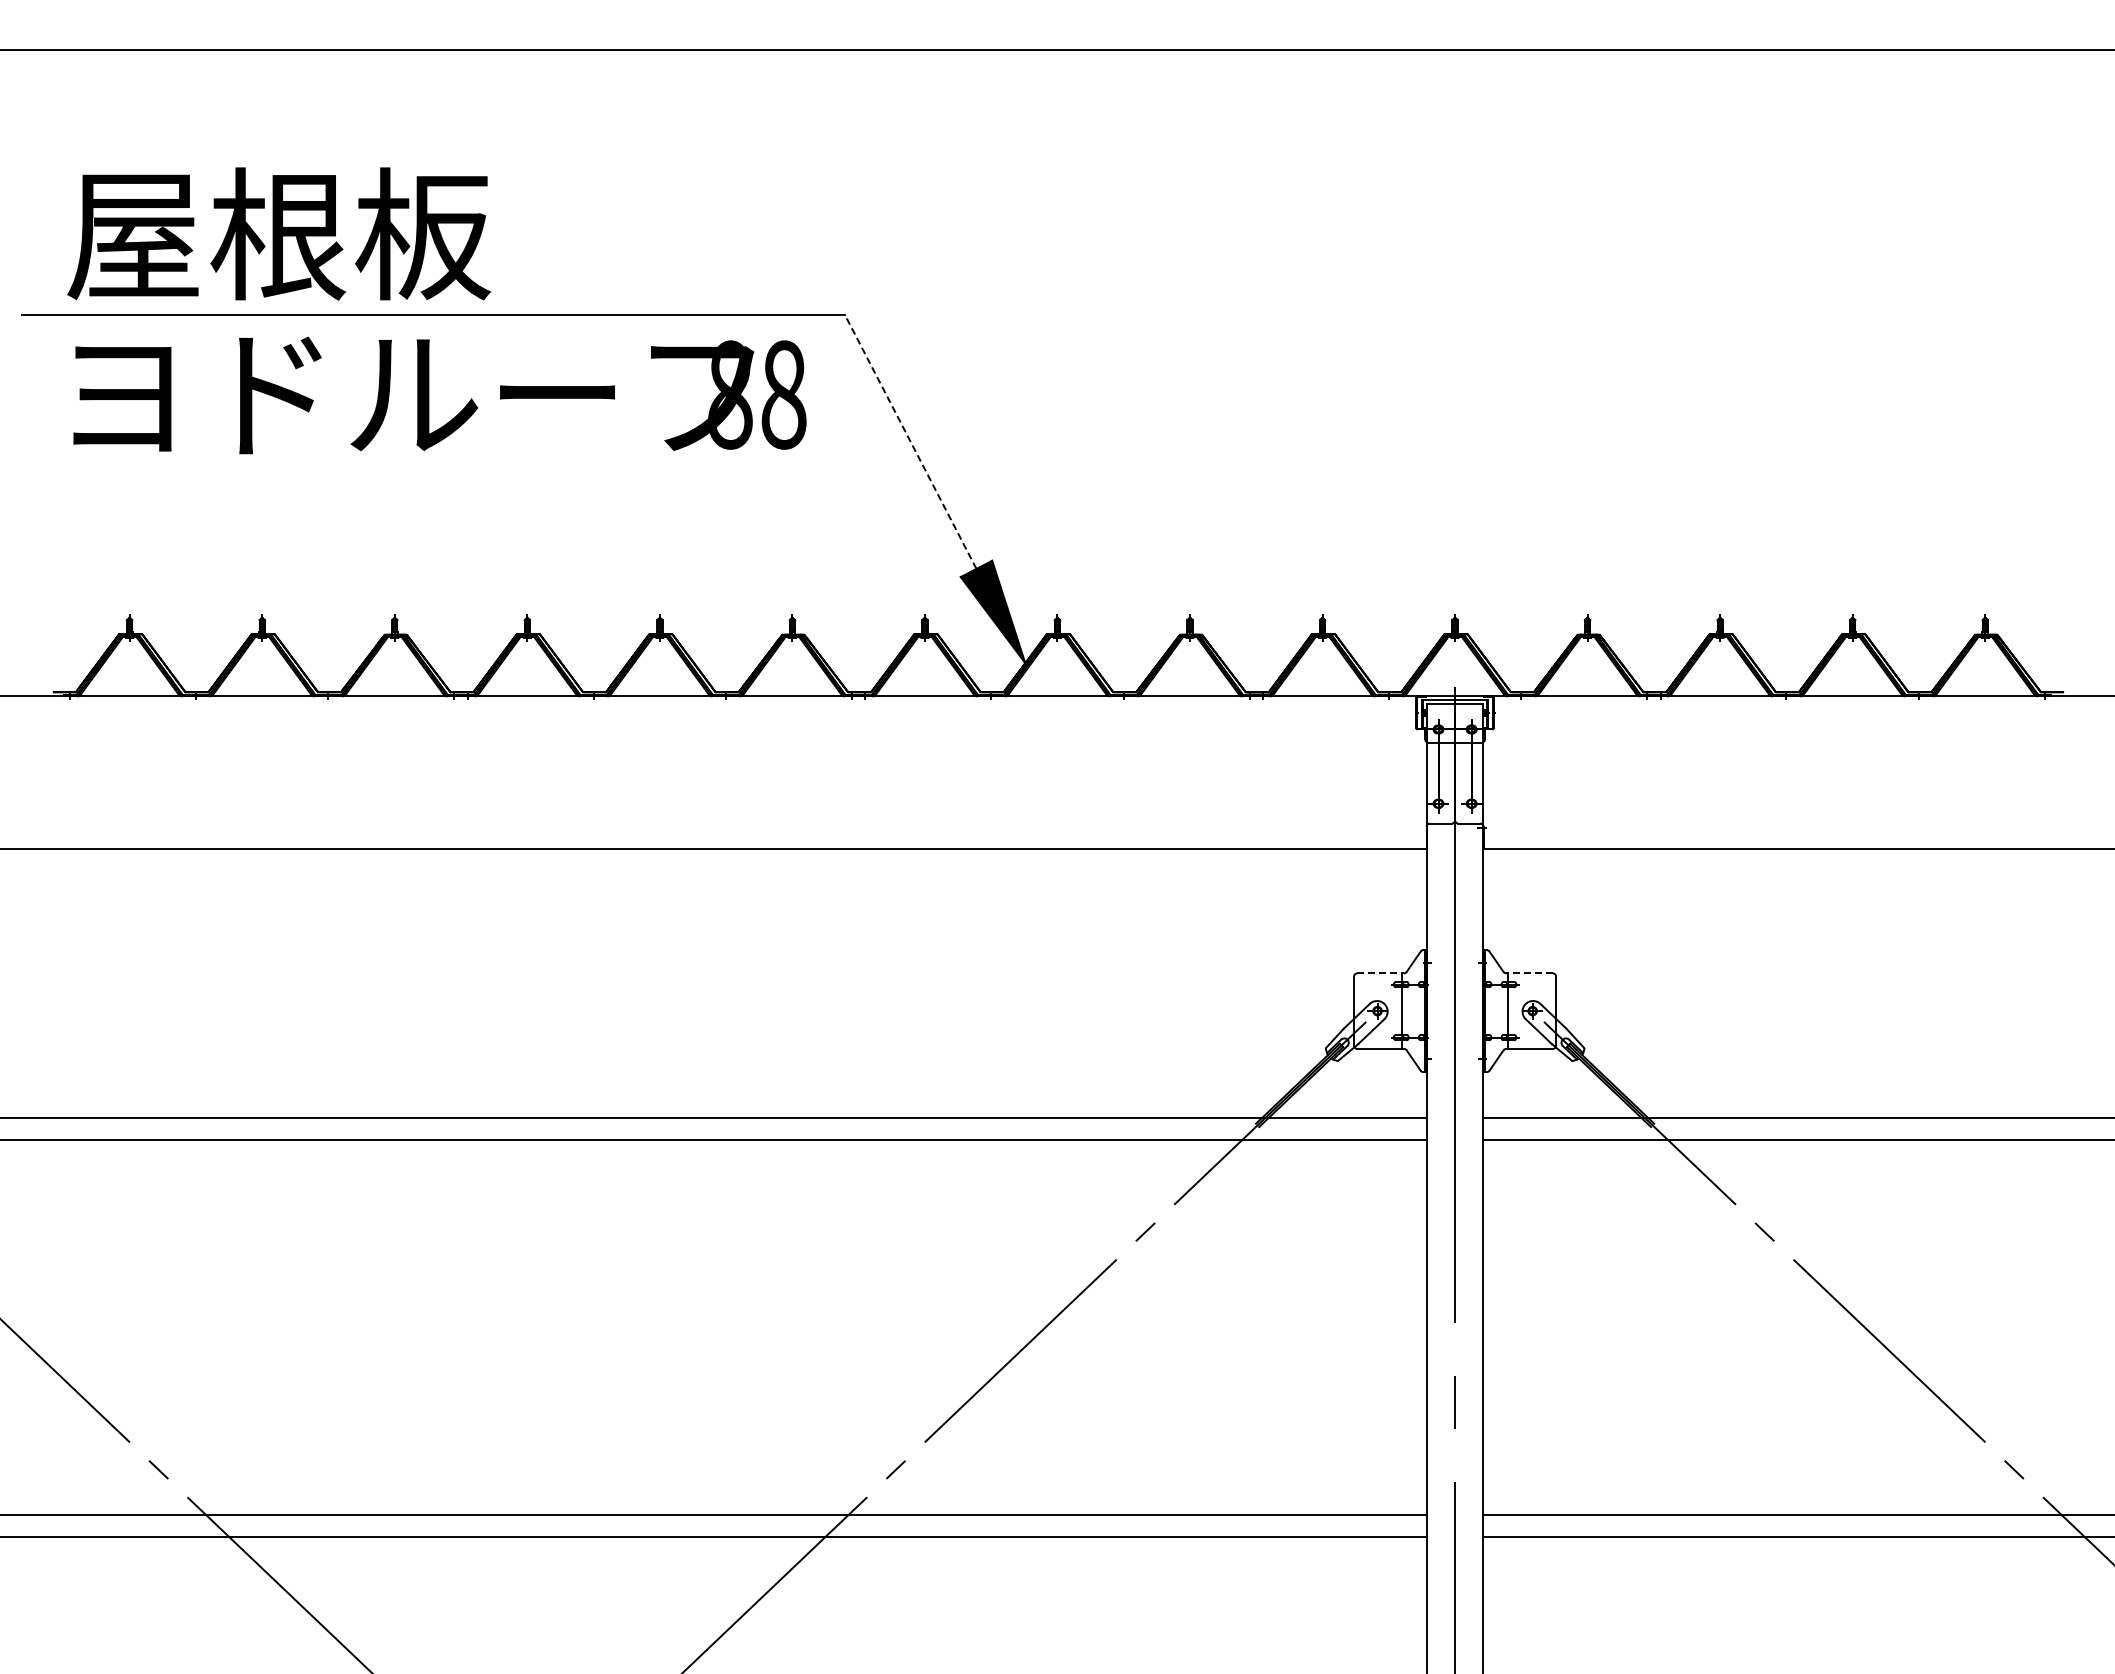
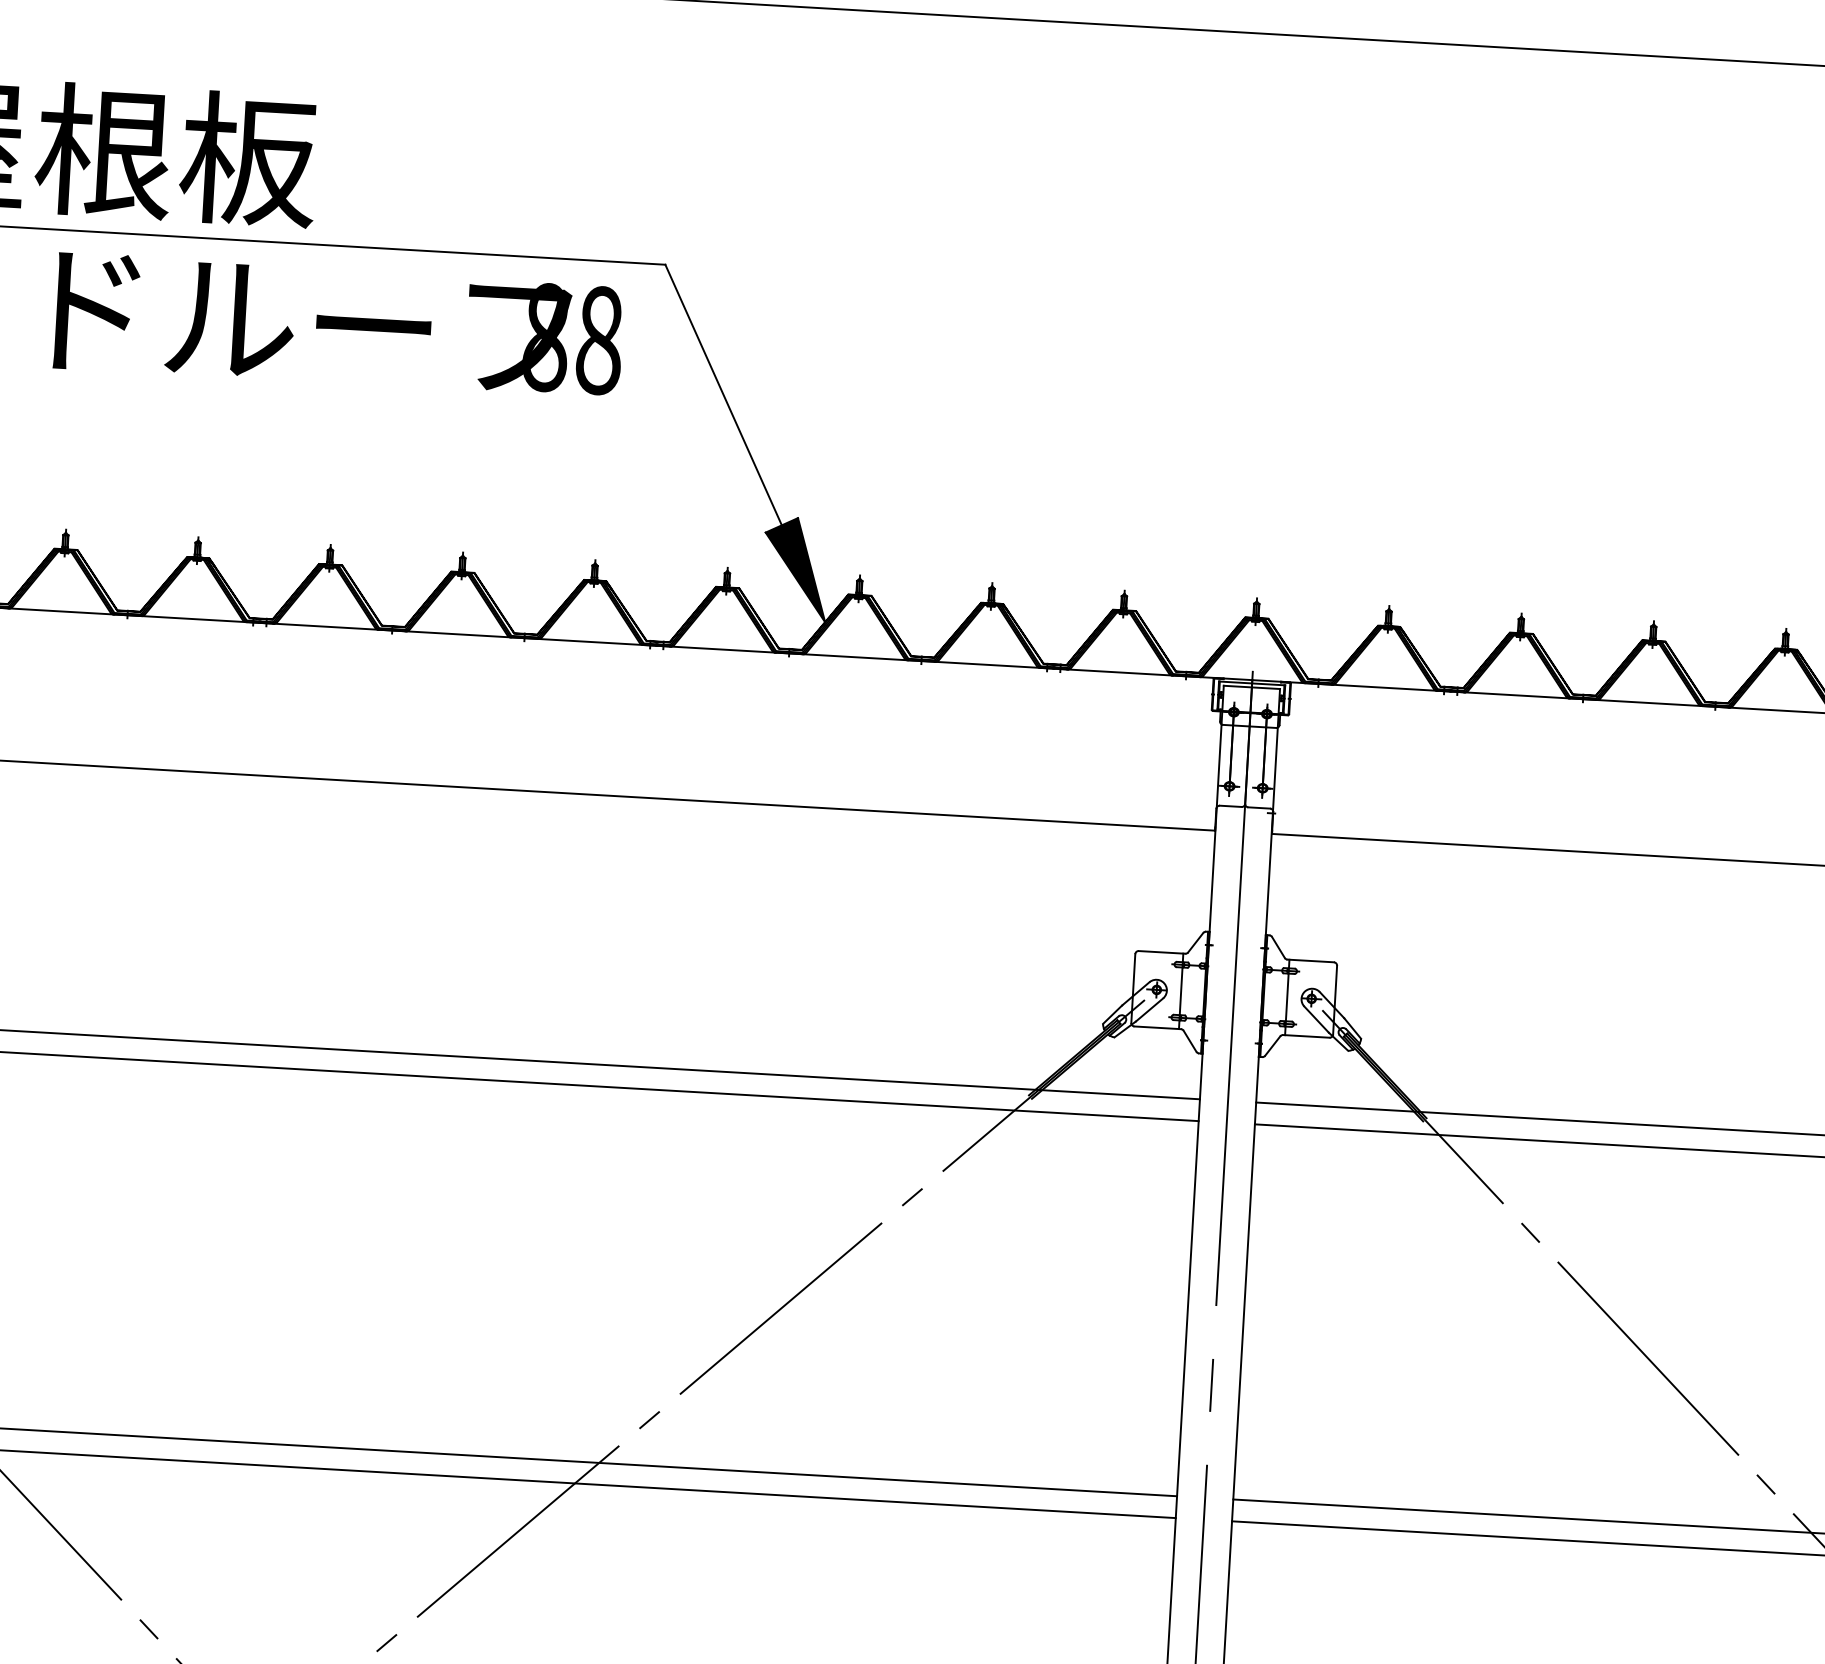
line: (910, 442) -> (723, 395), dashed -> solid
line: (1381, 973) -> (1162, 952), dashed -> solid
line: (1529, 973) -> (1310, 961), dashed -> solid

